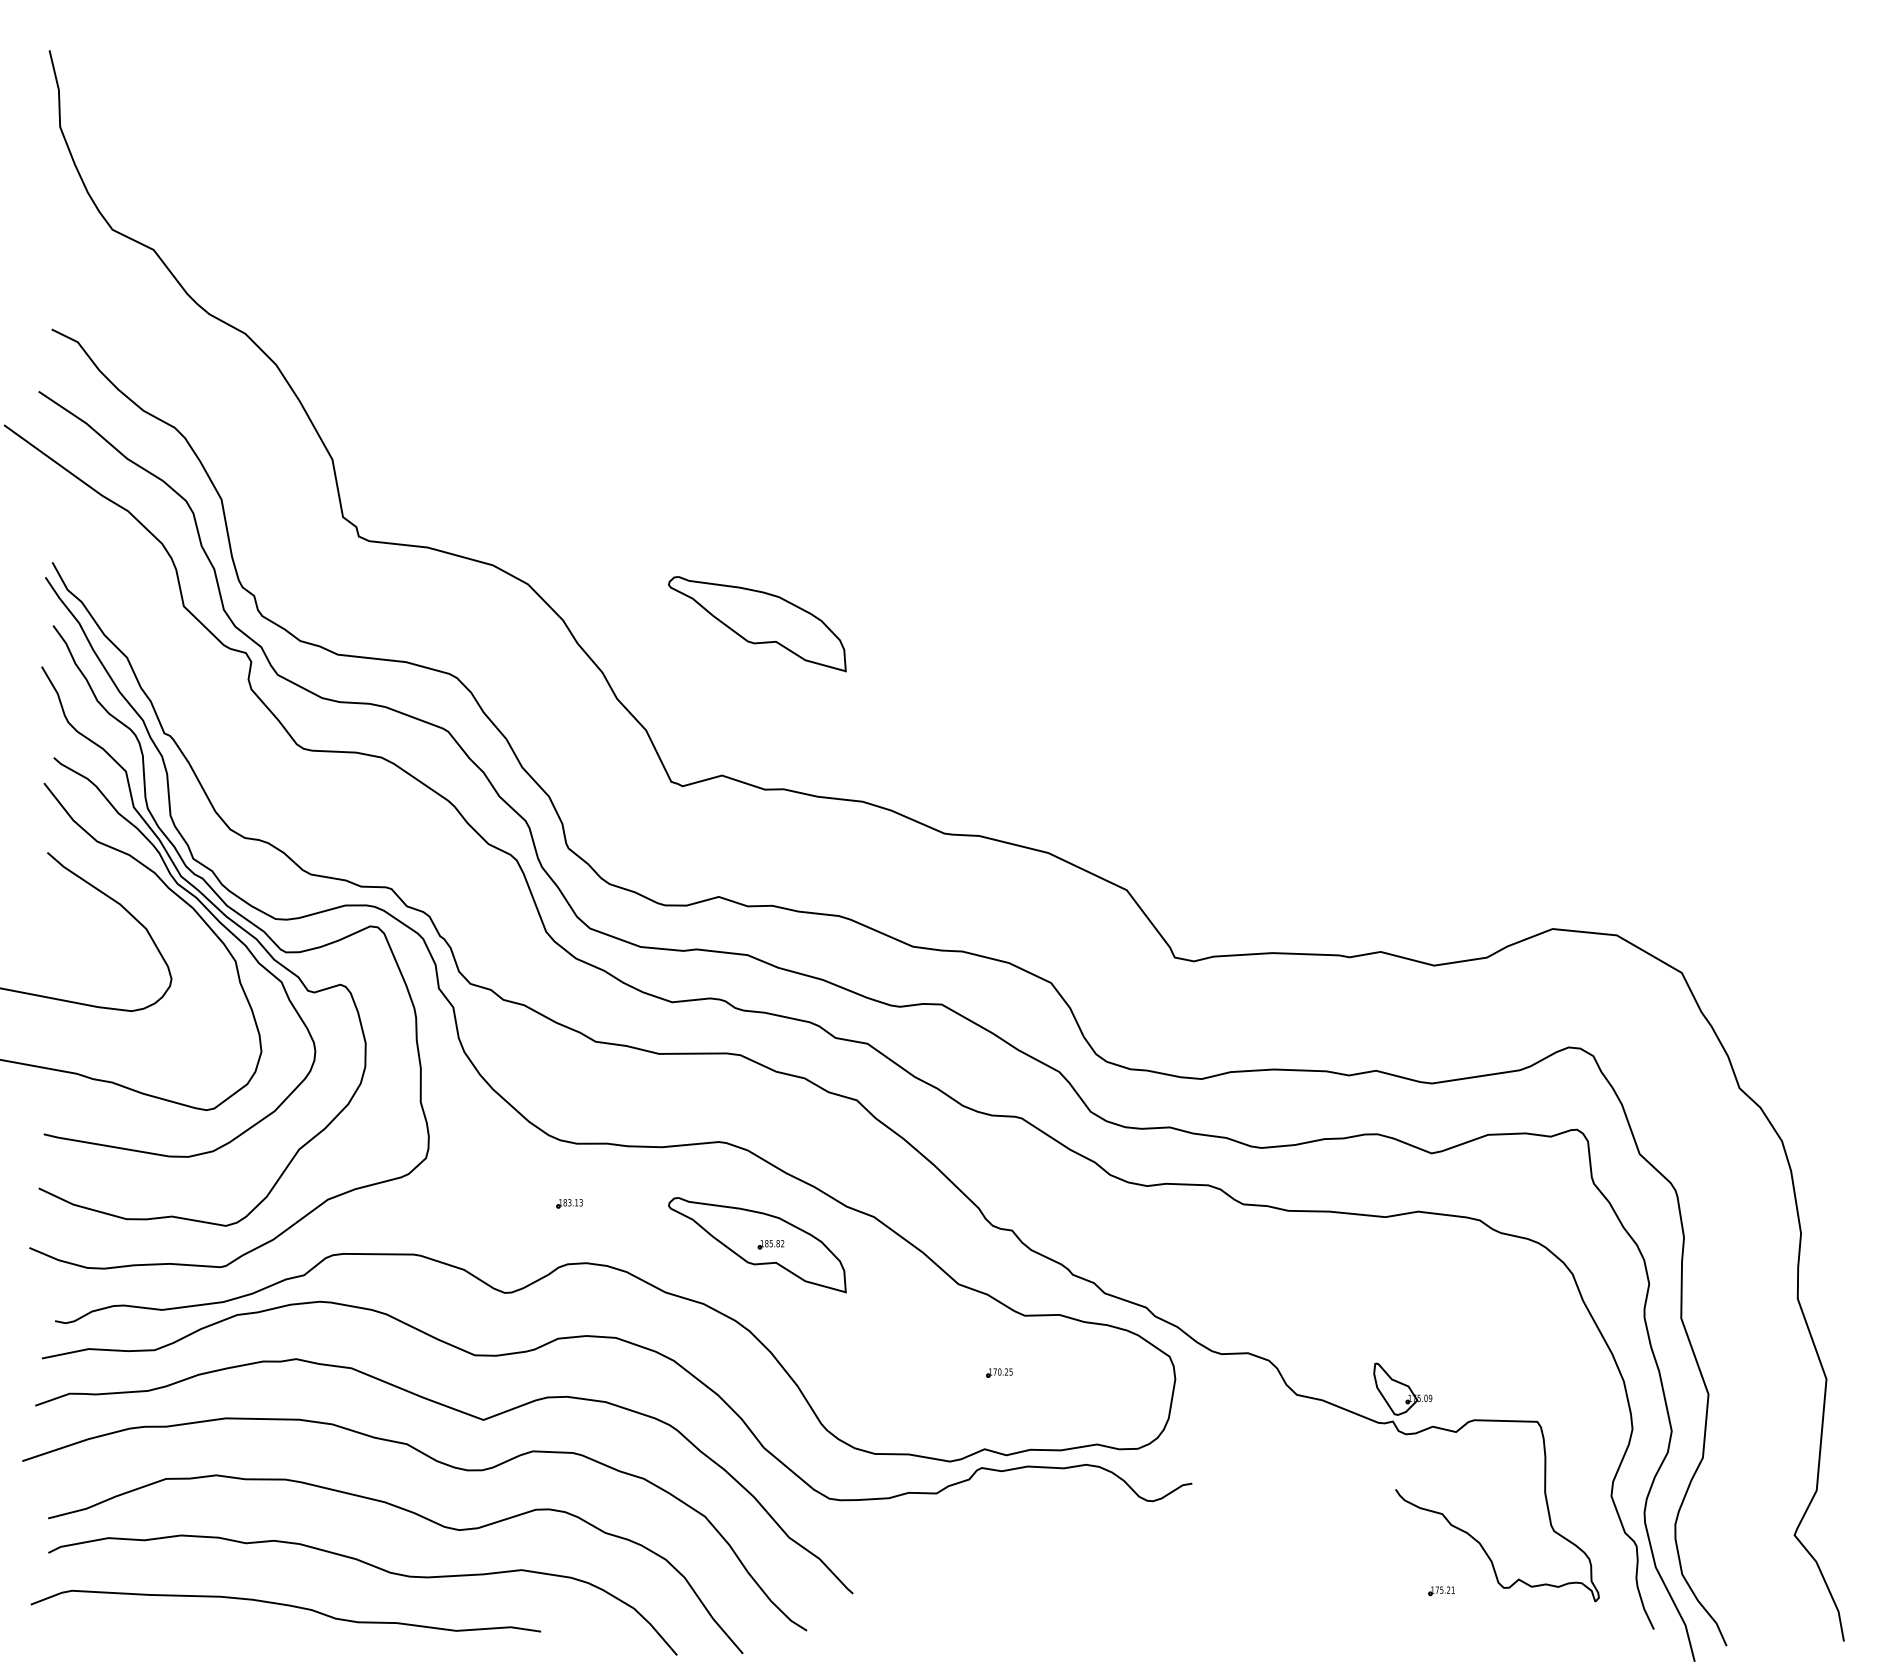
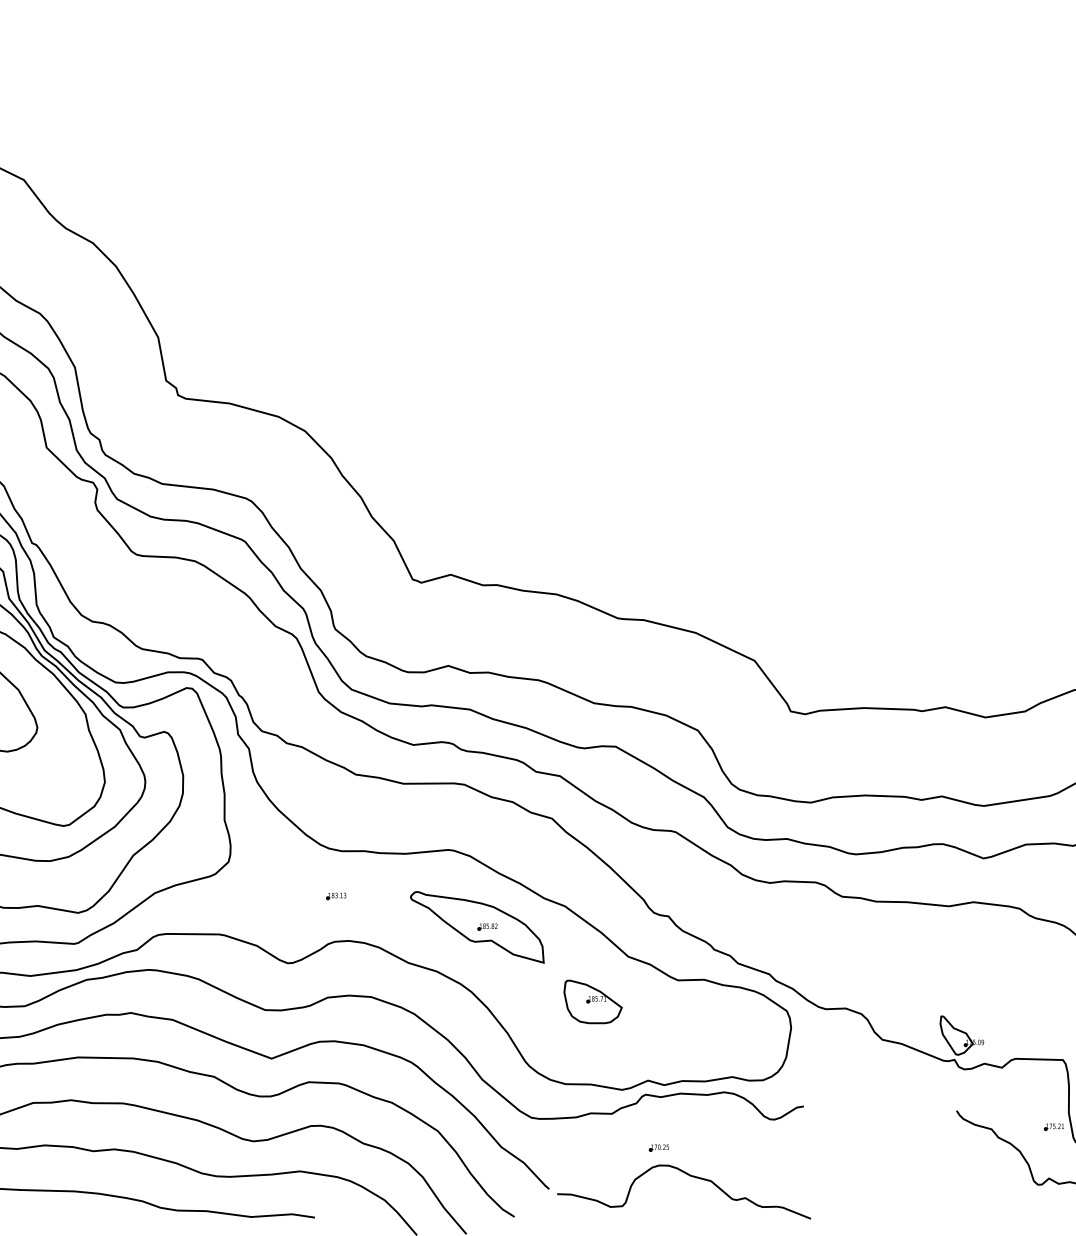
part: (757, 624) -> (477, 461), removed
part: (911, 1344) -> (593, 1001), added
part: (999, 1372) -> (659, 1147), moved
curve: (1042, 1577) -> (691, 1176), added
part: (1441, 1591) -> (1054, 1127), moved

